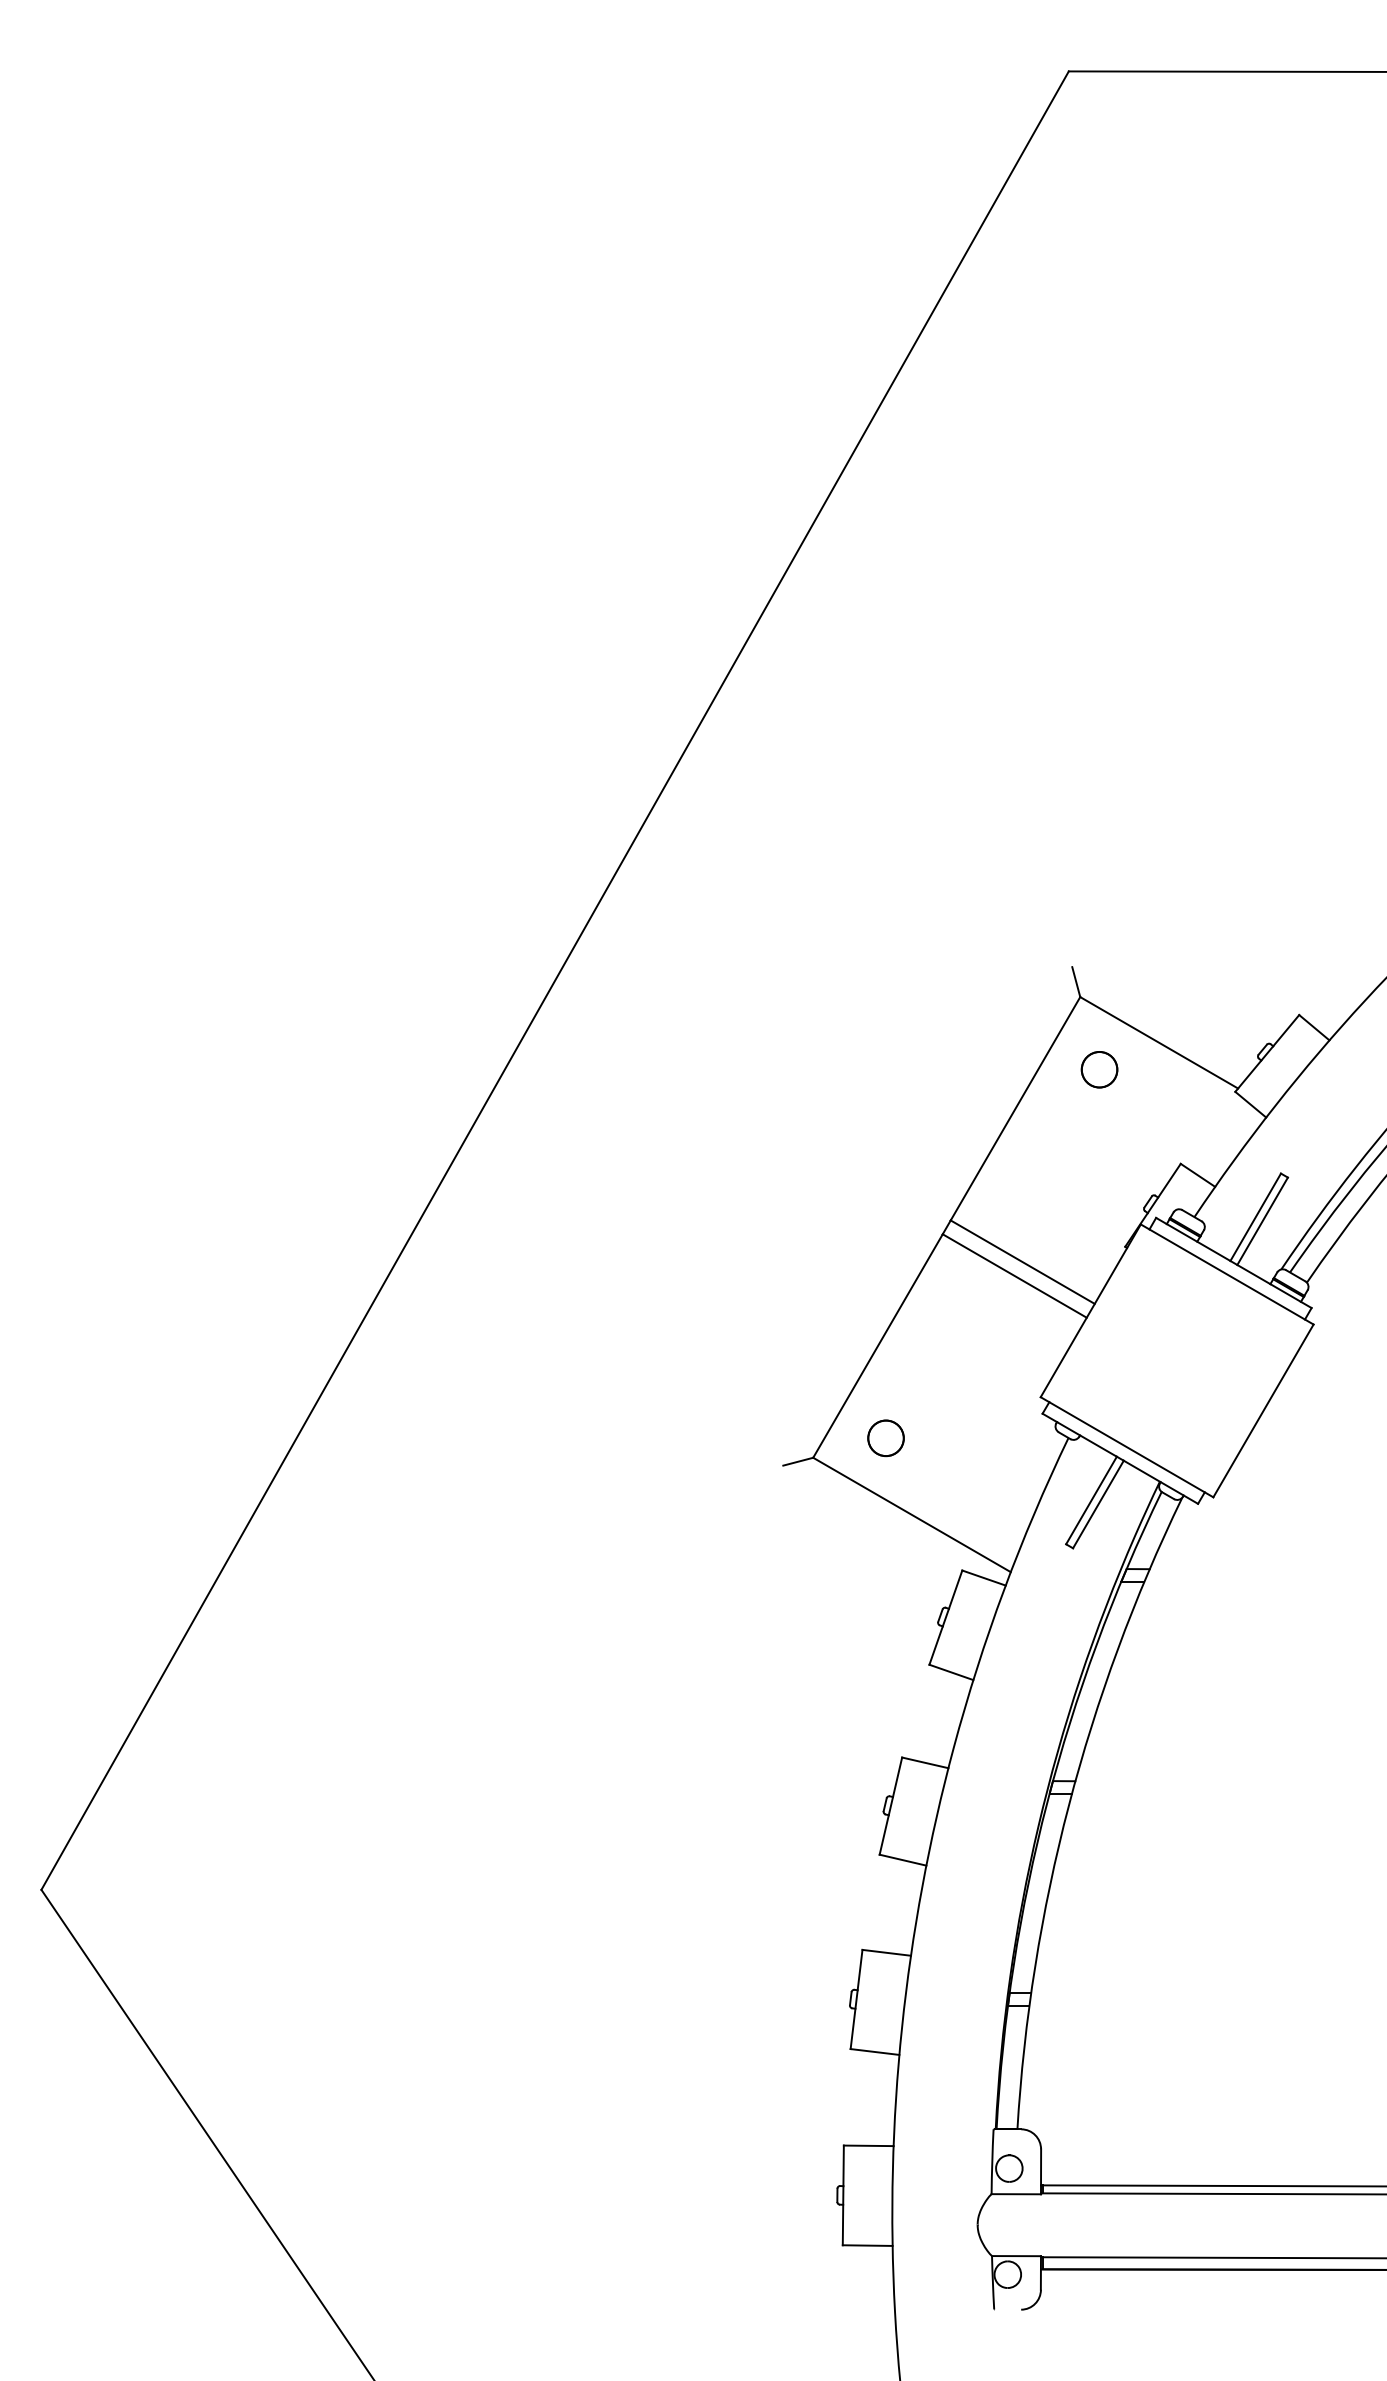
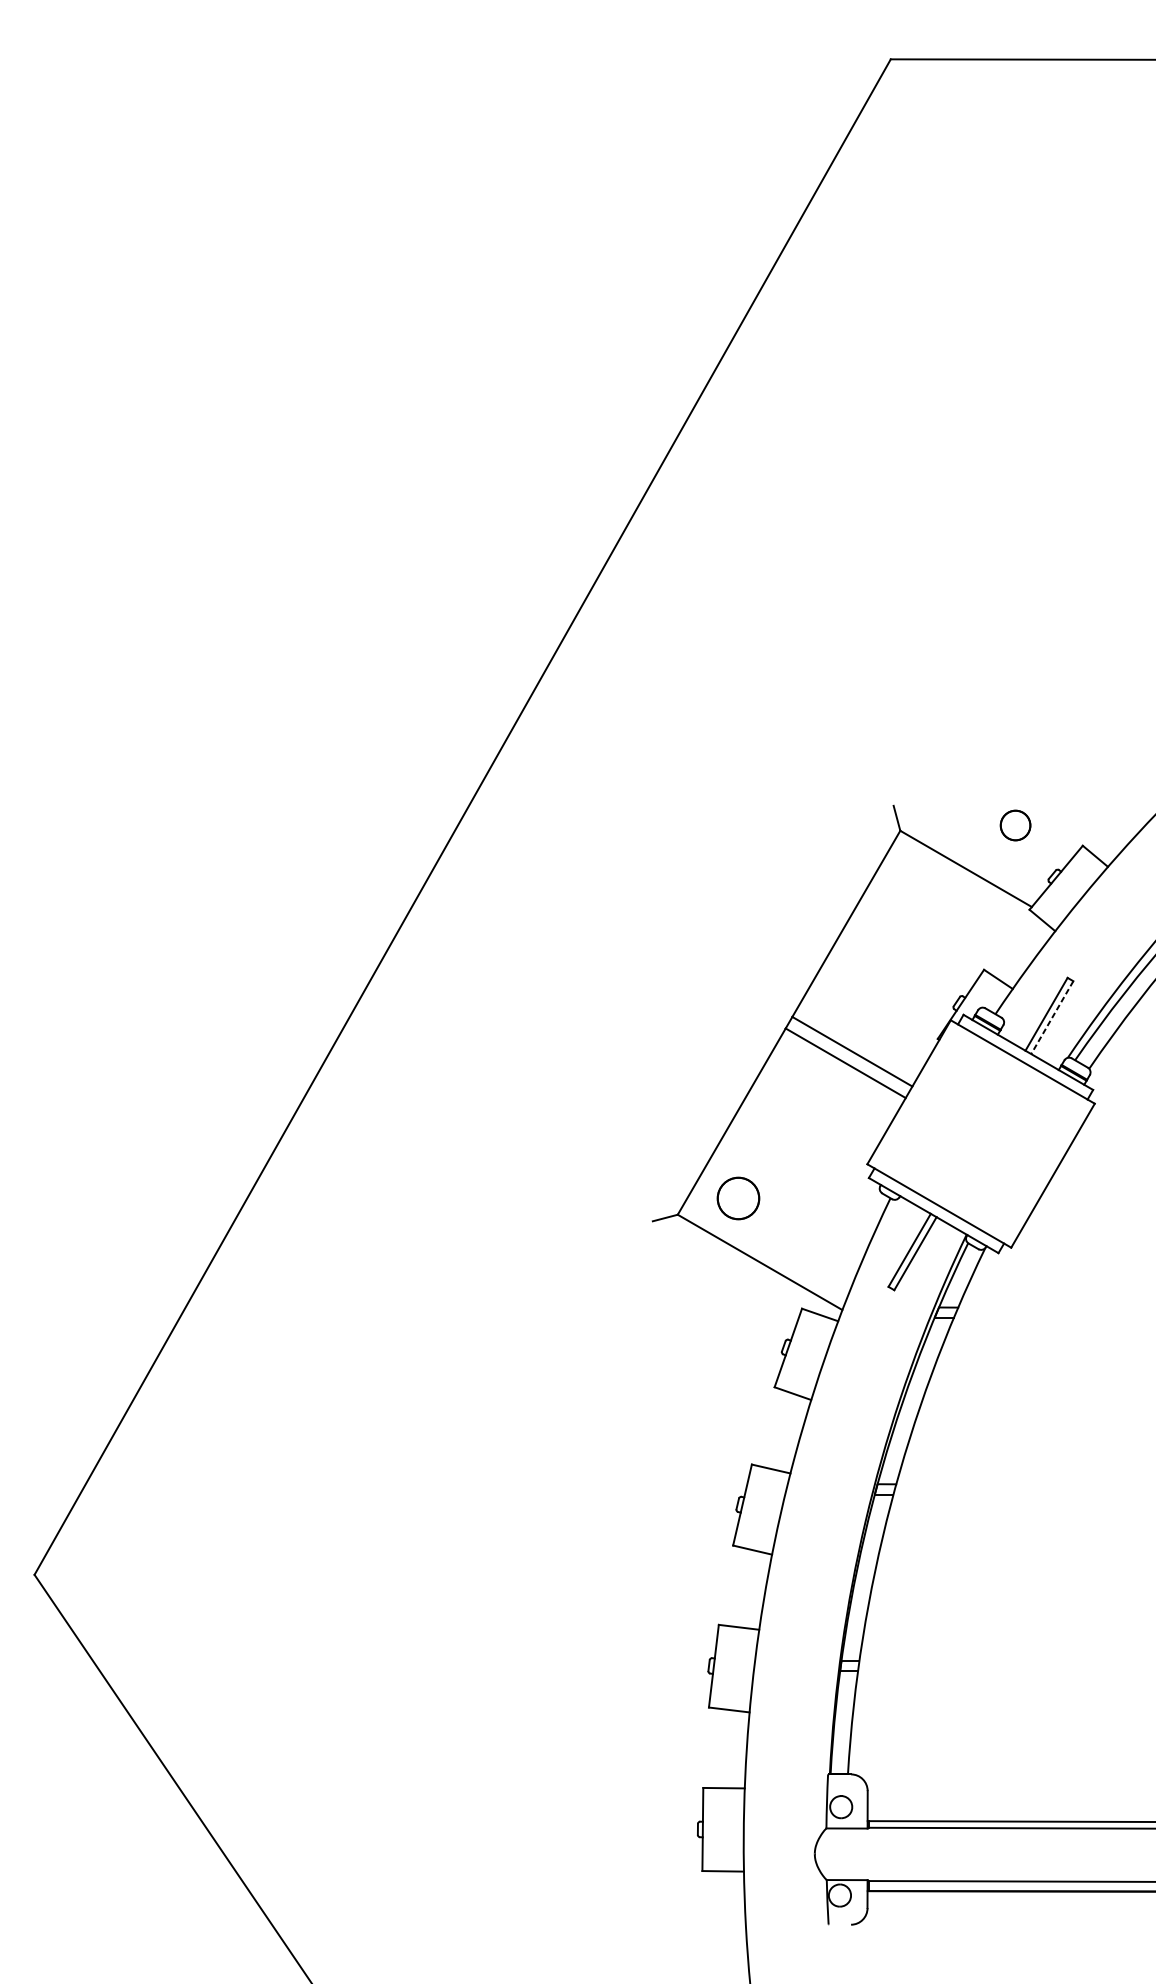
part: (1099, 1069) -> (1015, 825), moved
line: (1262, 1221) -> (1052, 1017), solid -> dashed
part: (885, 1438) -> (738, 1198), size x1.4

